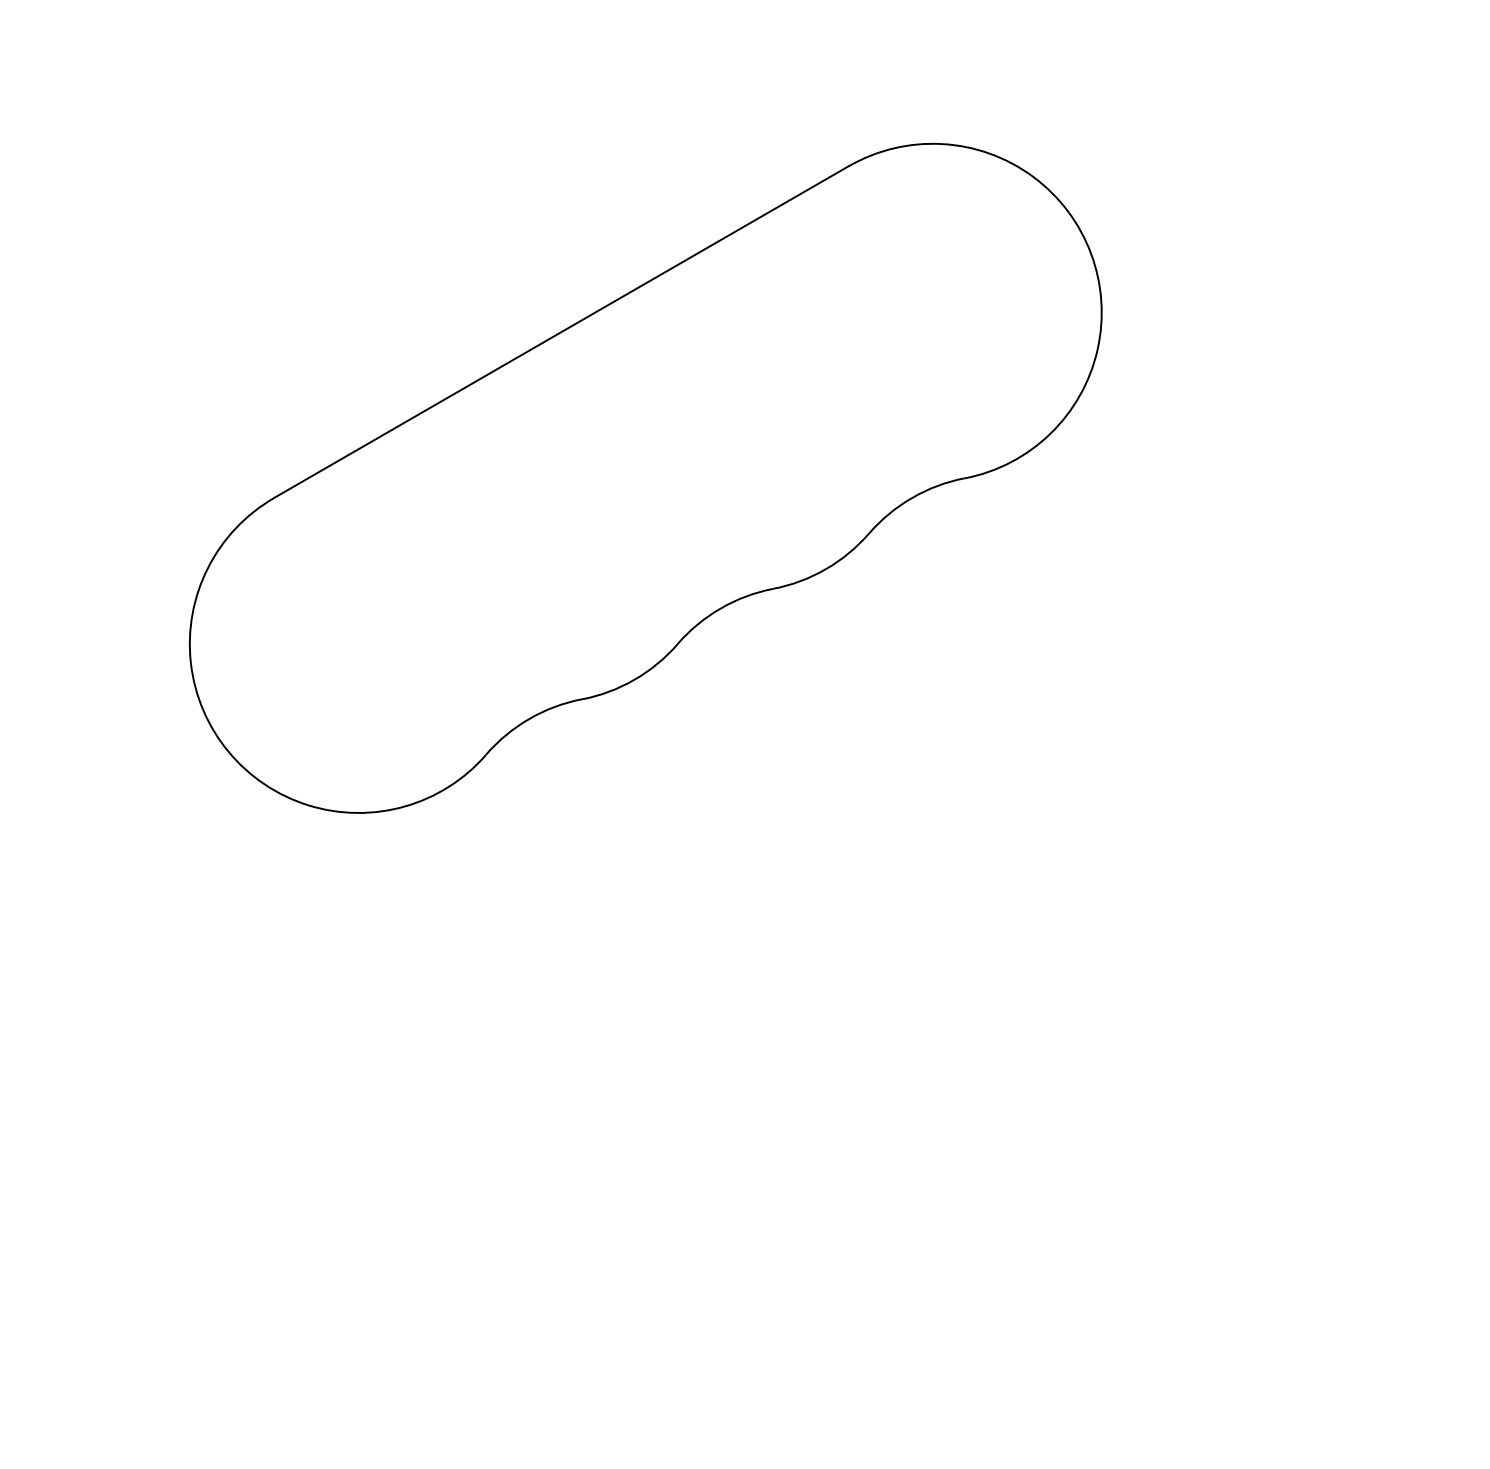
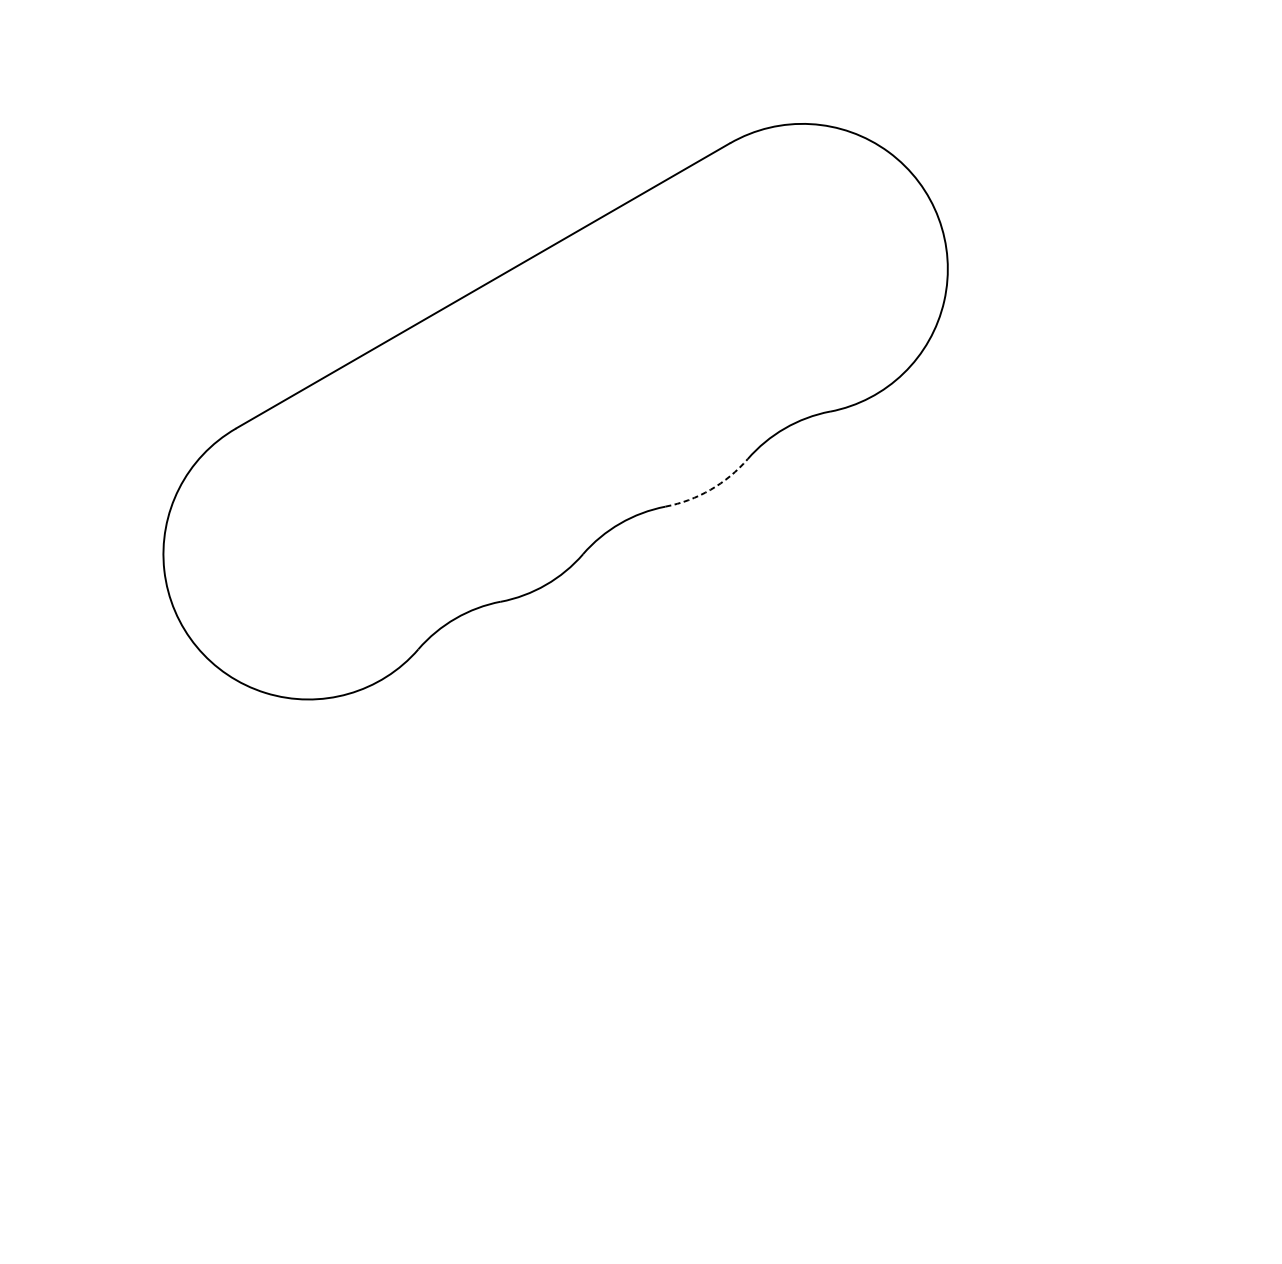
arc: (825, 569) -> (710, 490), solid -> dashed

